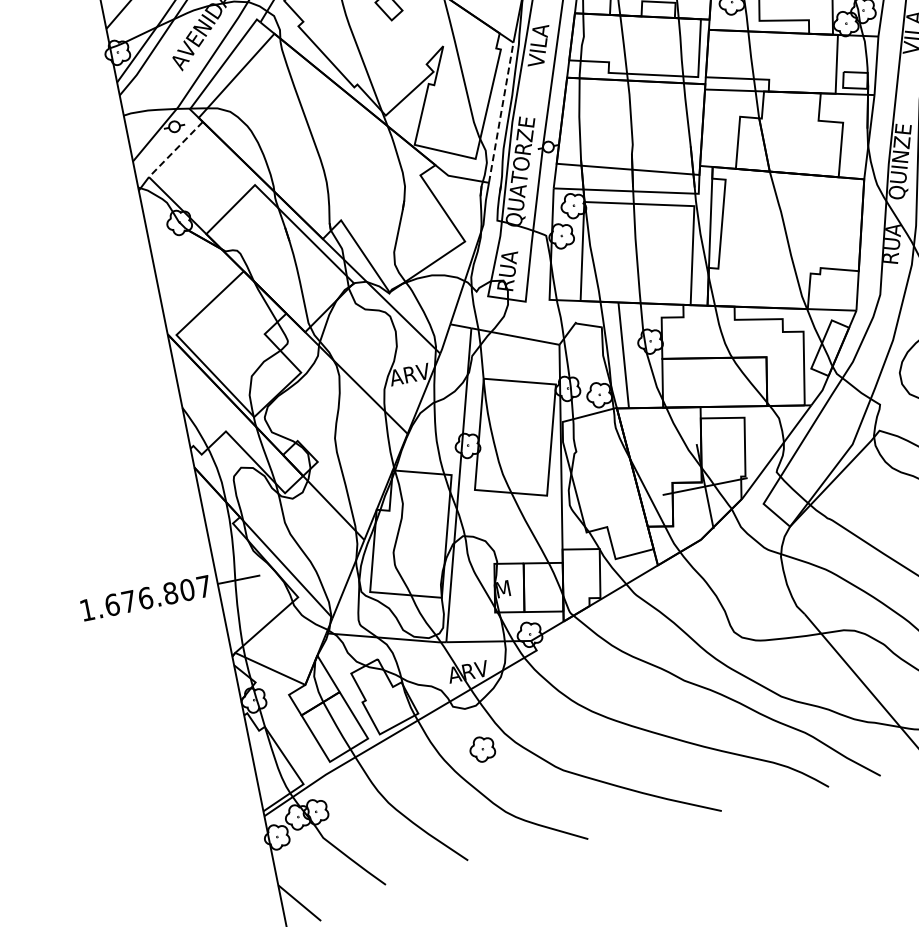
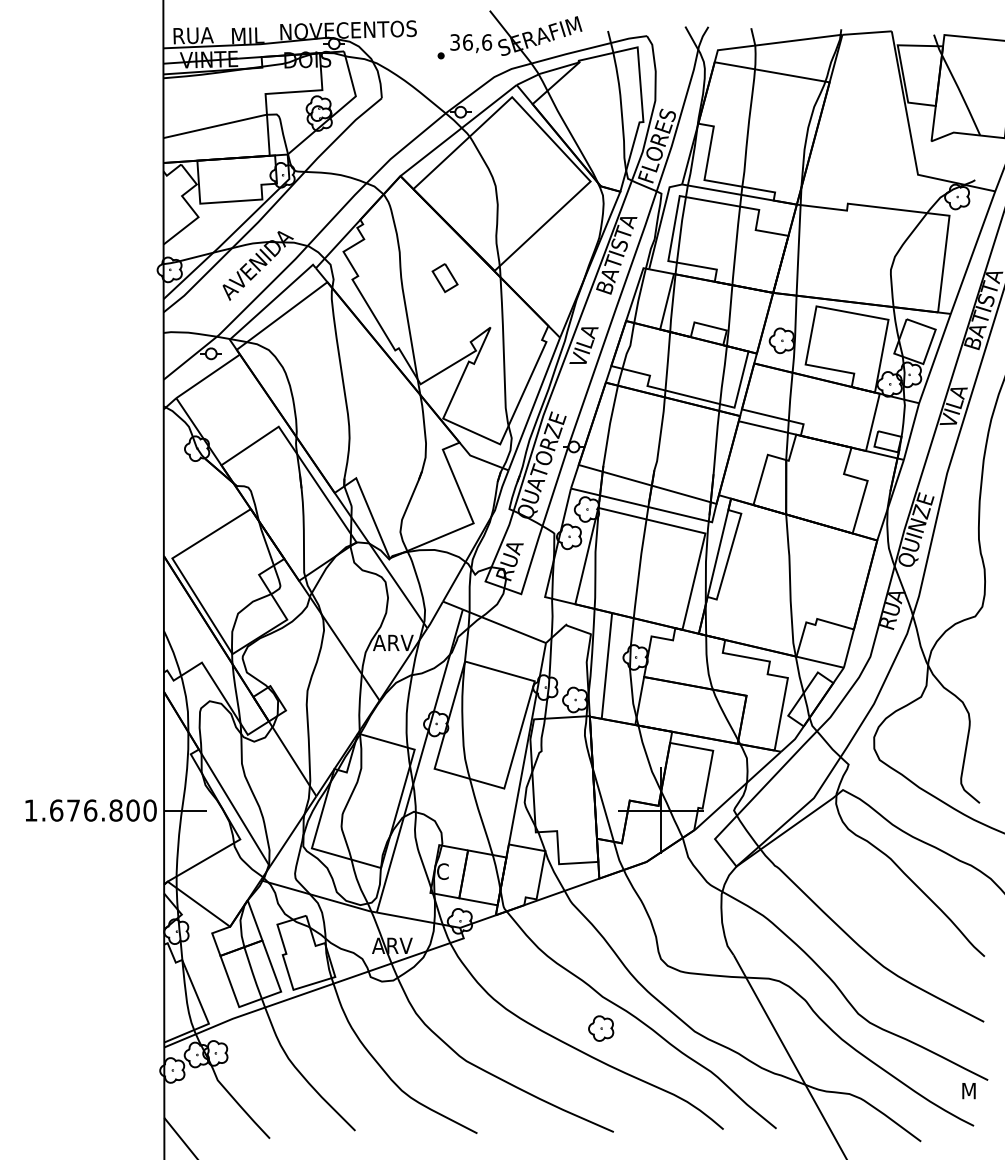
line: (501, 112) -> (534, 403), dashed -> solid
line: (176, 149) -> (208, 376), dashed -> solid
text: (203, 586) -> (149, 810), 1.676.807 -> 1.676.800
text: (502, 589) -> (442, 871), M -> C
part: (482, 749) -> (601, 1028), moved

